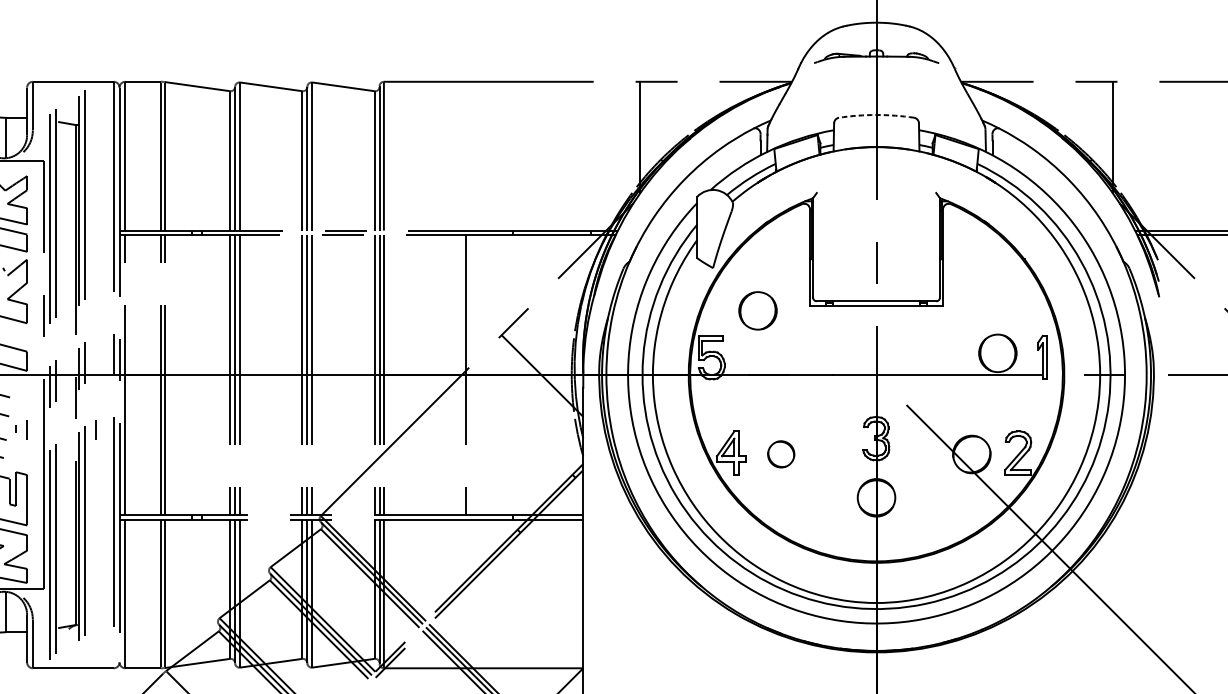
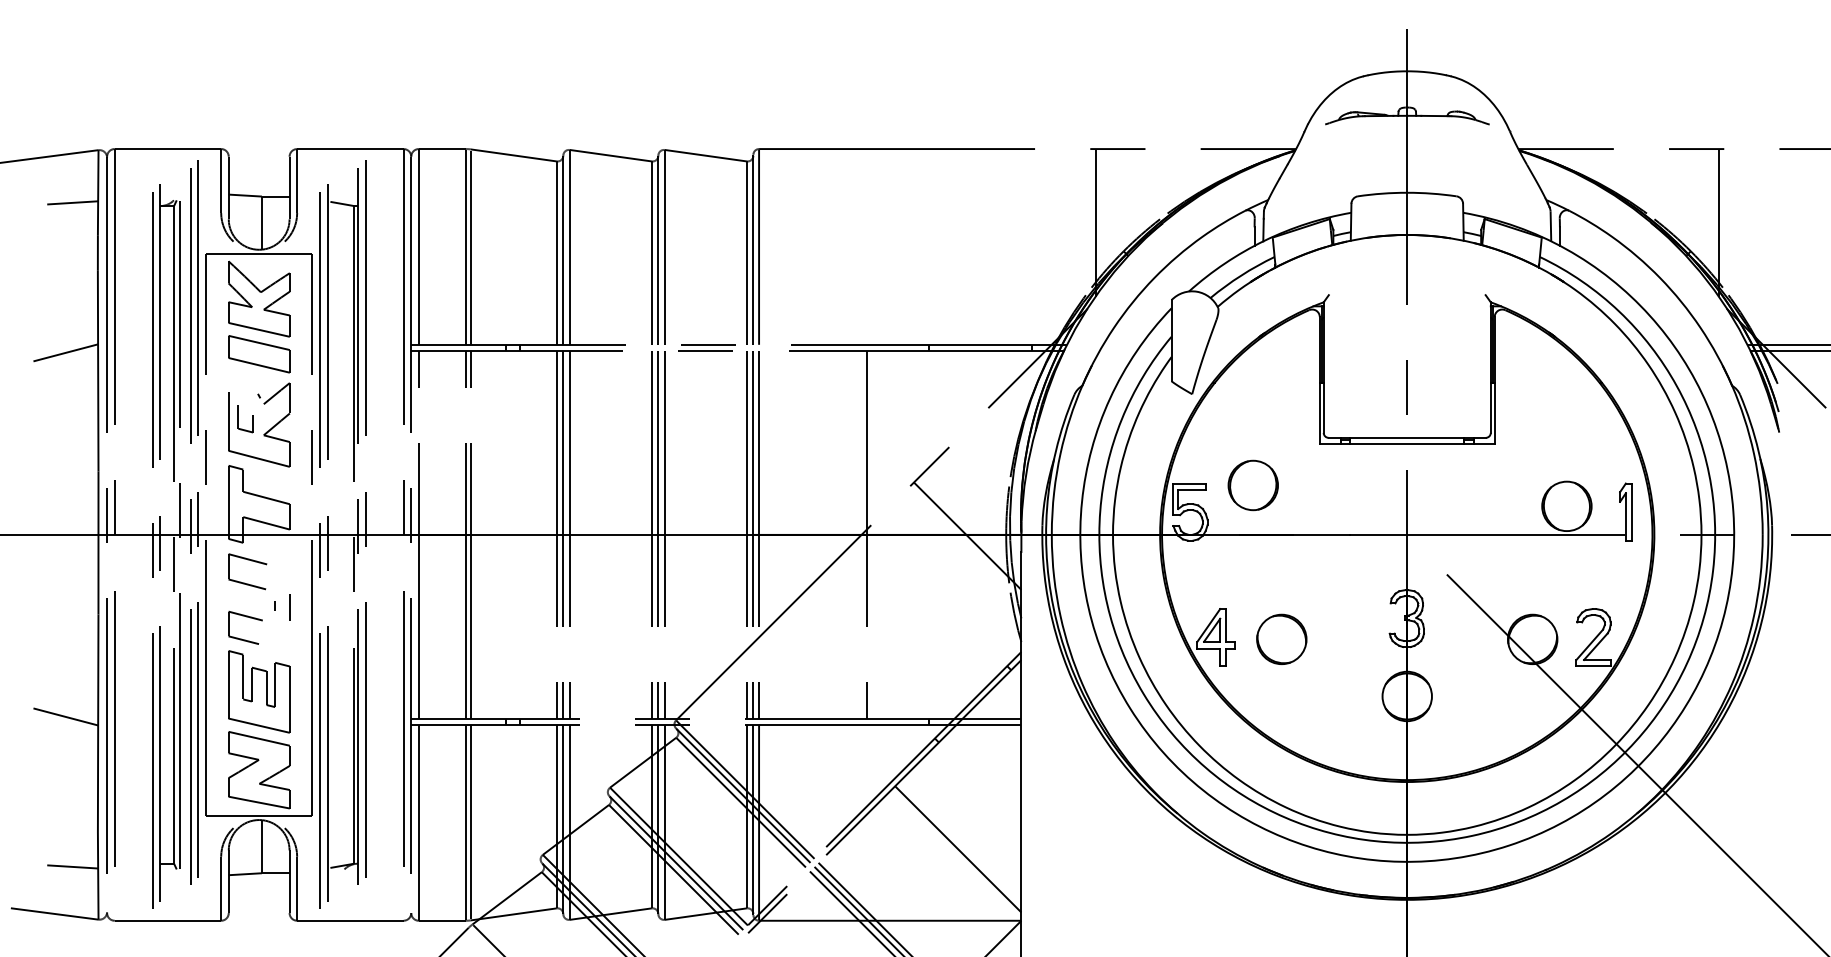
arc: (876, 114) -> (1407, 192), dashed -> solid
part: (757, 310) -> (1252, 485), moved
line: (95, 430) -> (379, 607), removed
part: (780, 453) -> (1281, 638), size x1.43
line: (535, 614) -> (958, 849), added

